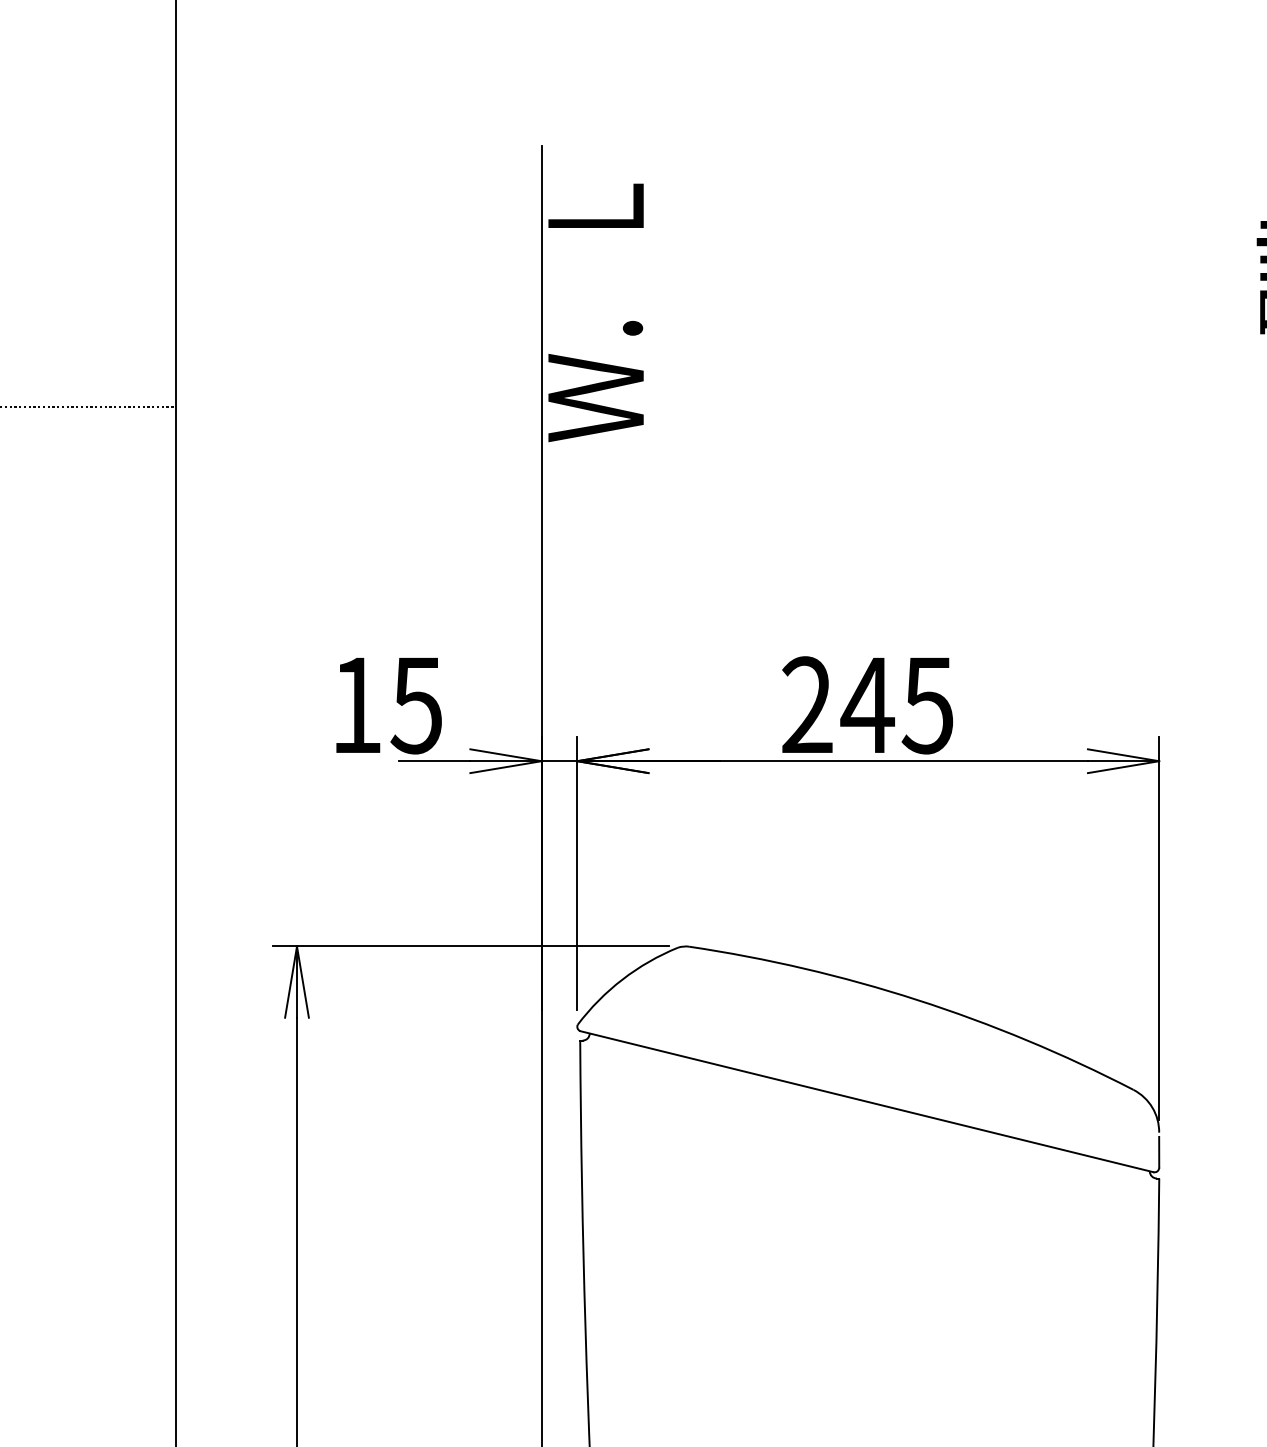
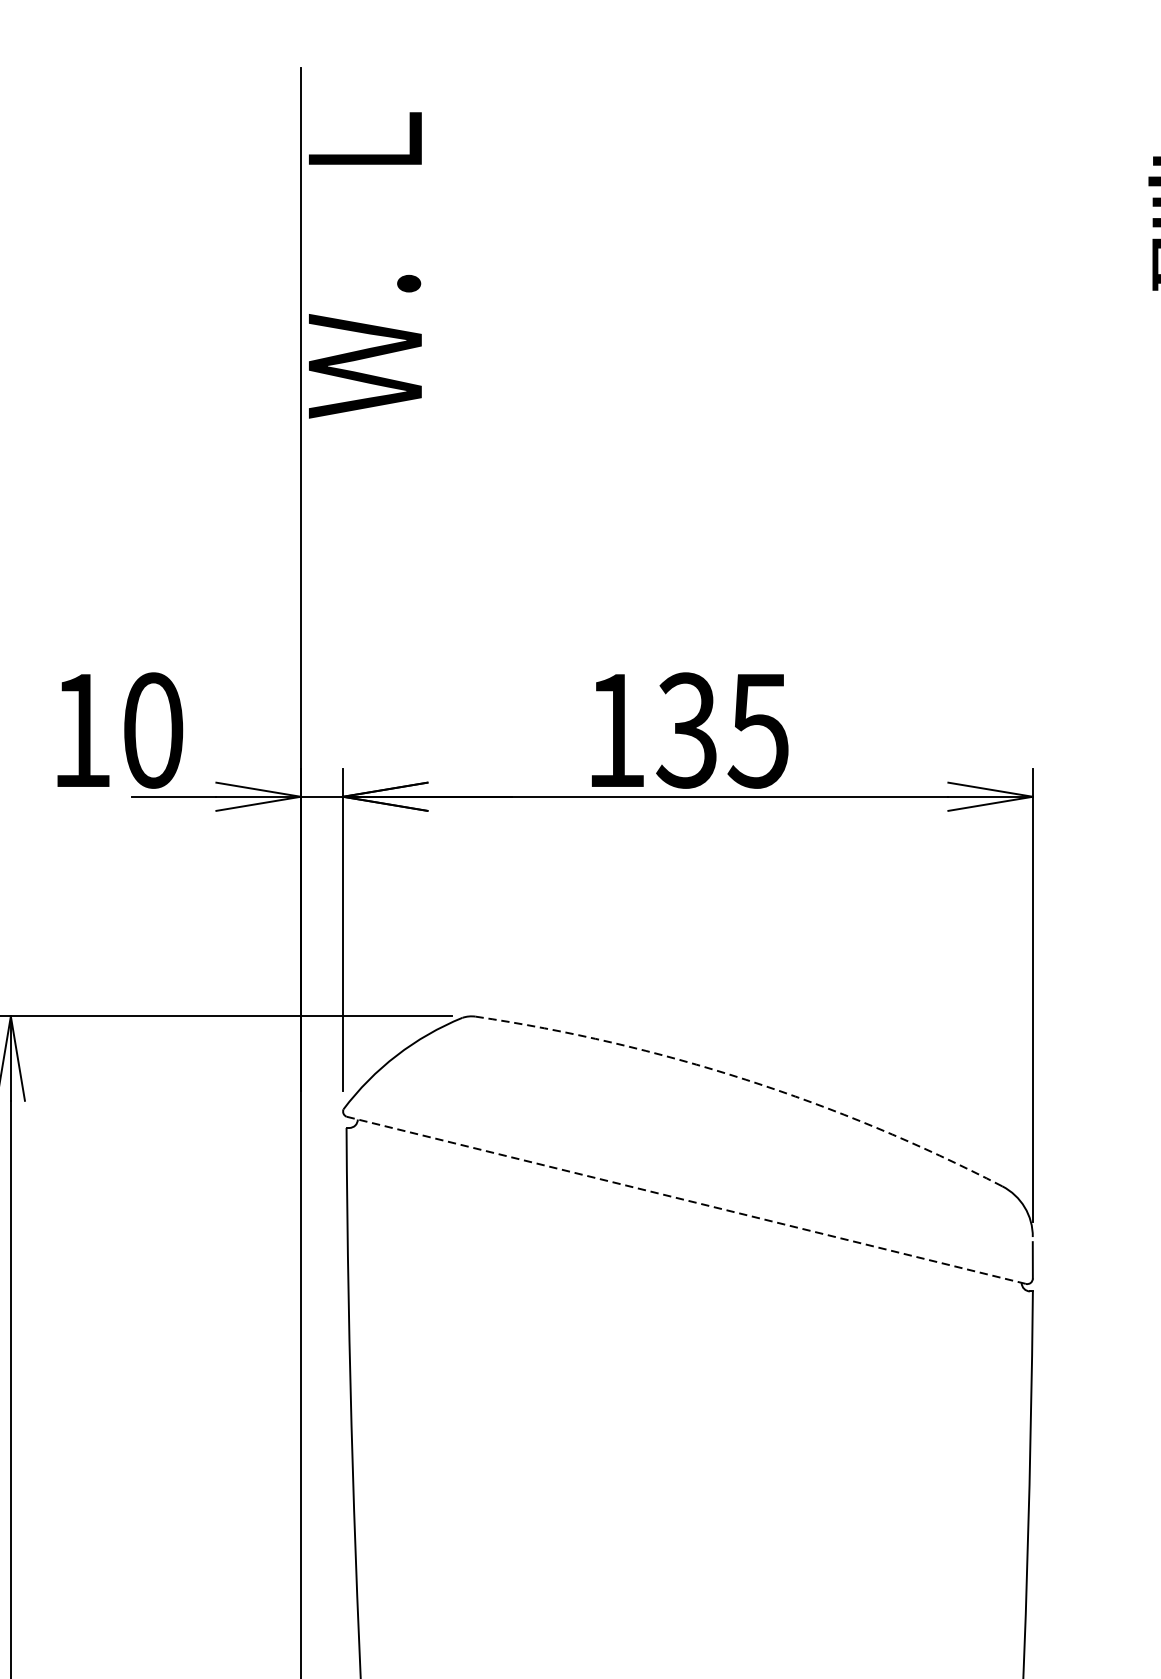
text: (416, 705) -> (152, 730), 15 -> 10
text: (838, 705) -> (652, 730), 245 -> 135
arc: (917, 999) -> (746, 1079), solid -> dashed
line: (867, 1101) -> (687, 1200), solid -> dashed

